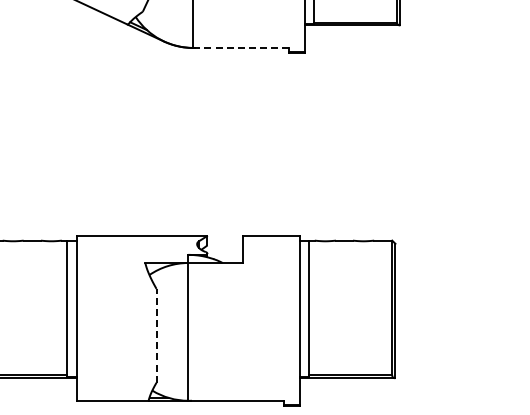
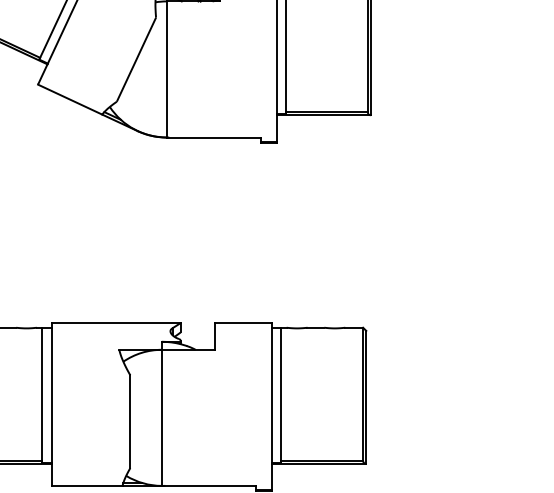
line: (241, 47) -> (214, 137), dashed -> solid
line: (156, 335) -> (130, 421), dashed -> solid

